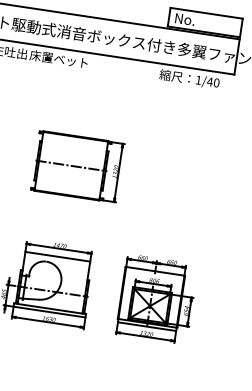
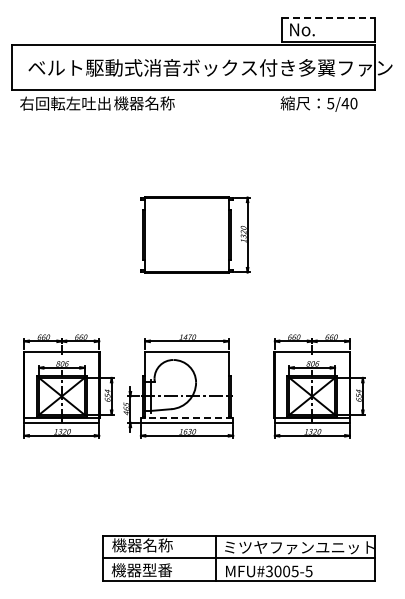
line: (206, 12) -> (328, 17), solid -> dashed
text: (59, 59) -> (151, 103), 床置ベット -> 機器名称
text: (198, 80) -> (330, 103), 1/40 -> 5/40
line: (70, 166) -> (186, 235), removed
line: (49, 308) -> (186, 418), solid -> dashed

